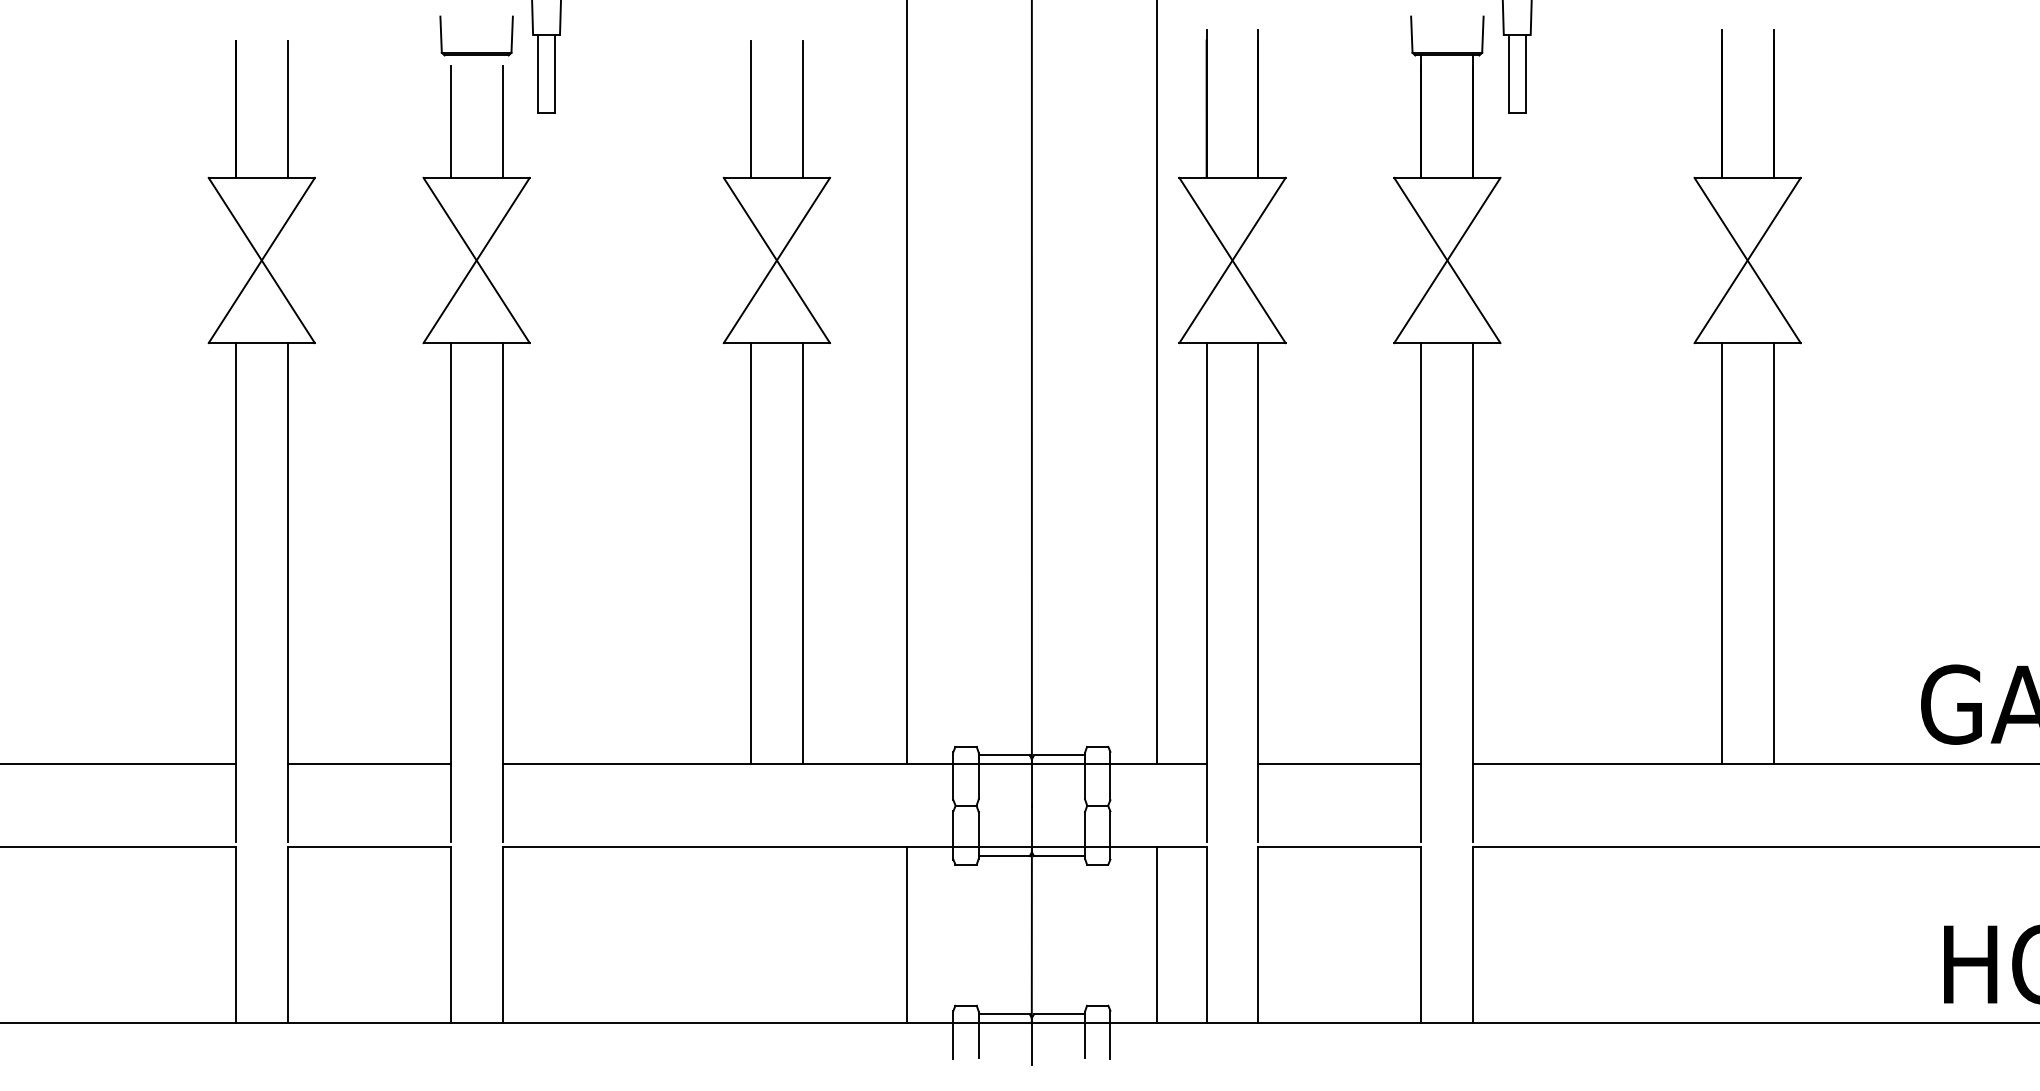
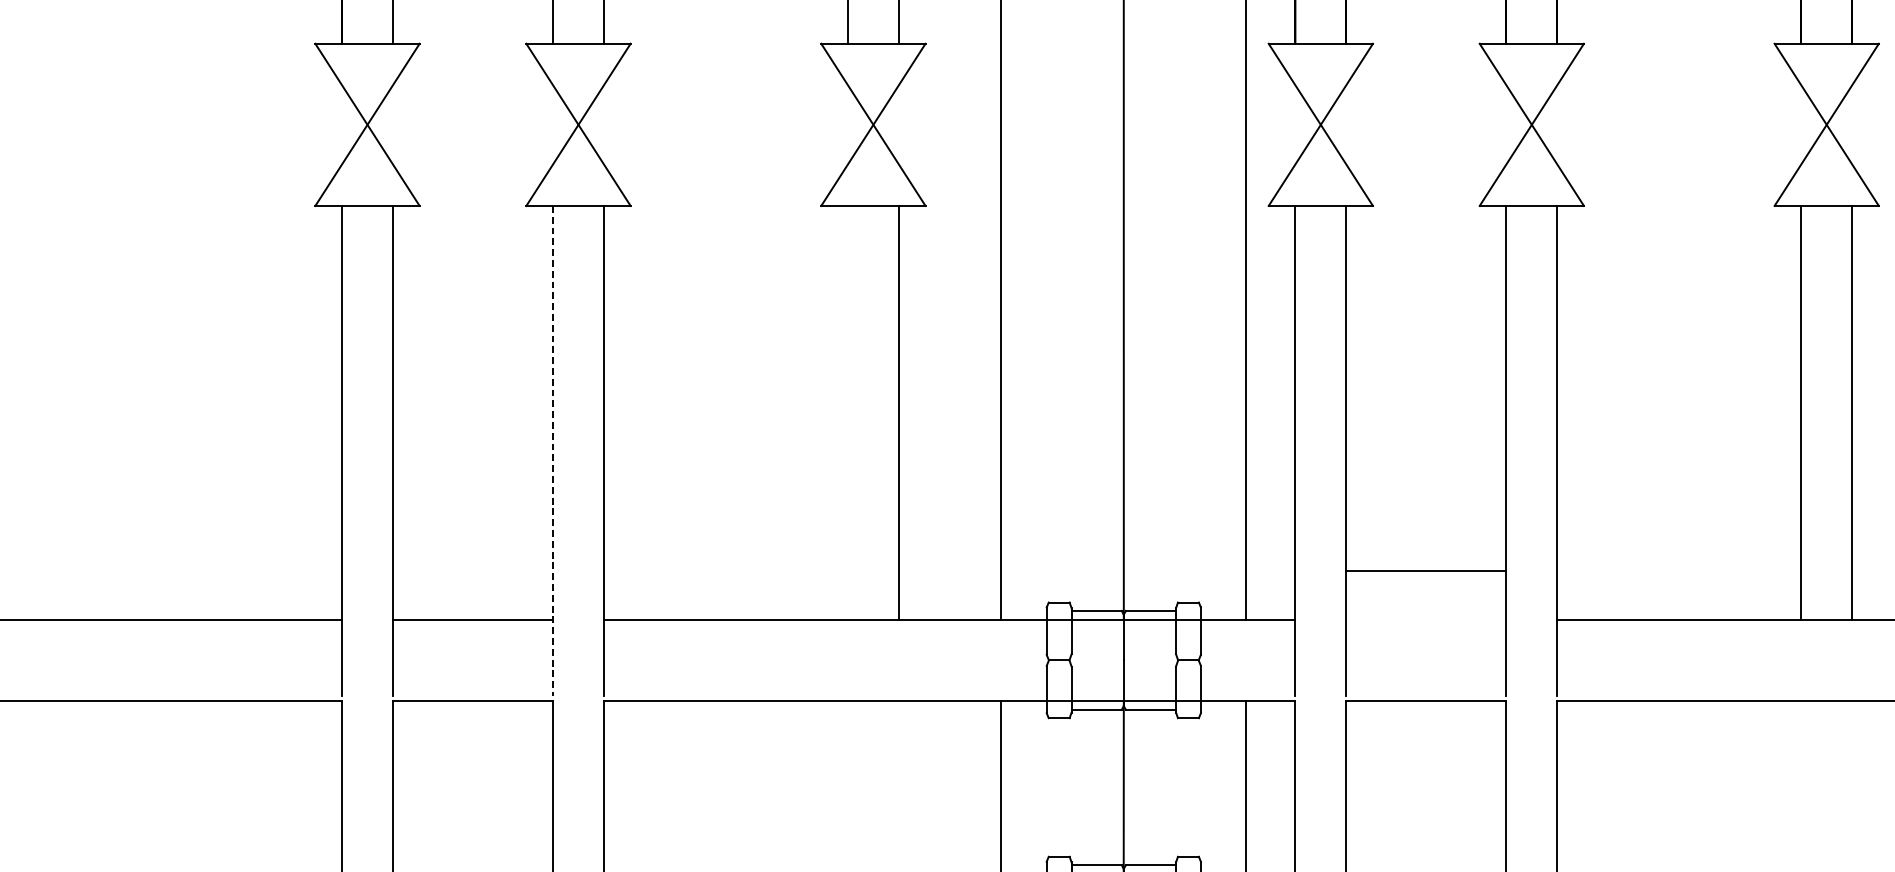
line: (751, 553) -> (848, 412), removed
line: (450, 592) -> (552, 450), solid -> dashed
line: (1339, 764) -> (1425, 570), moved

